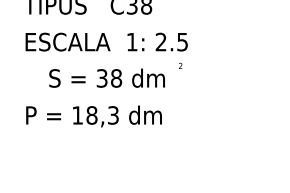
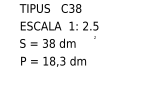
text: (106, 76) -> (47, 42), moved

